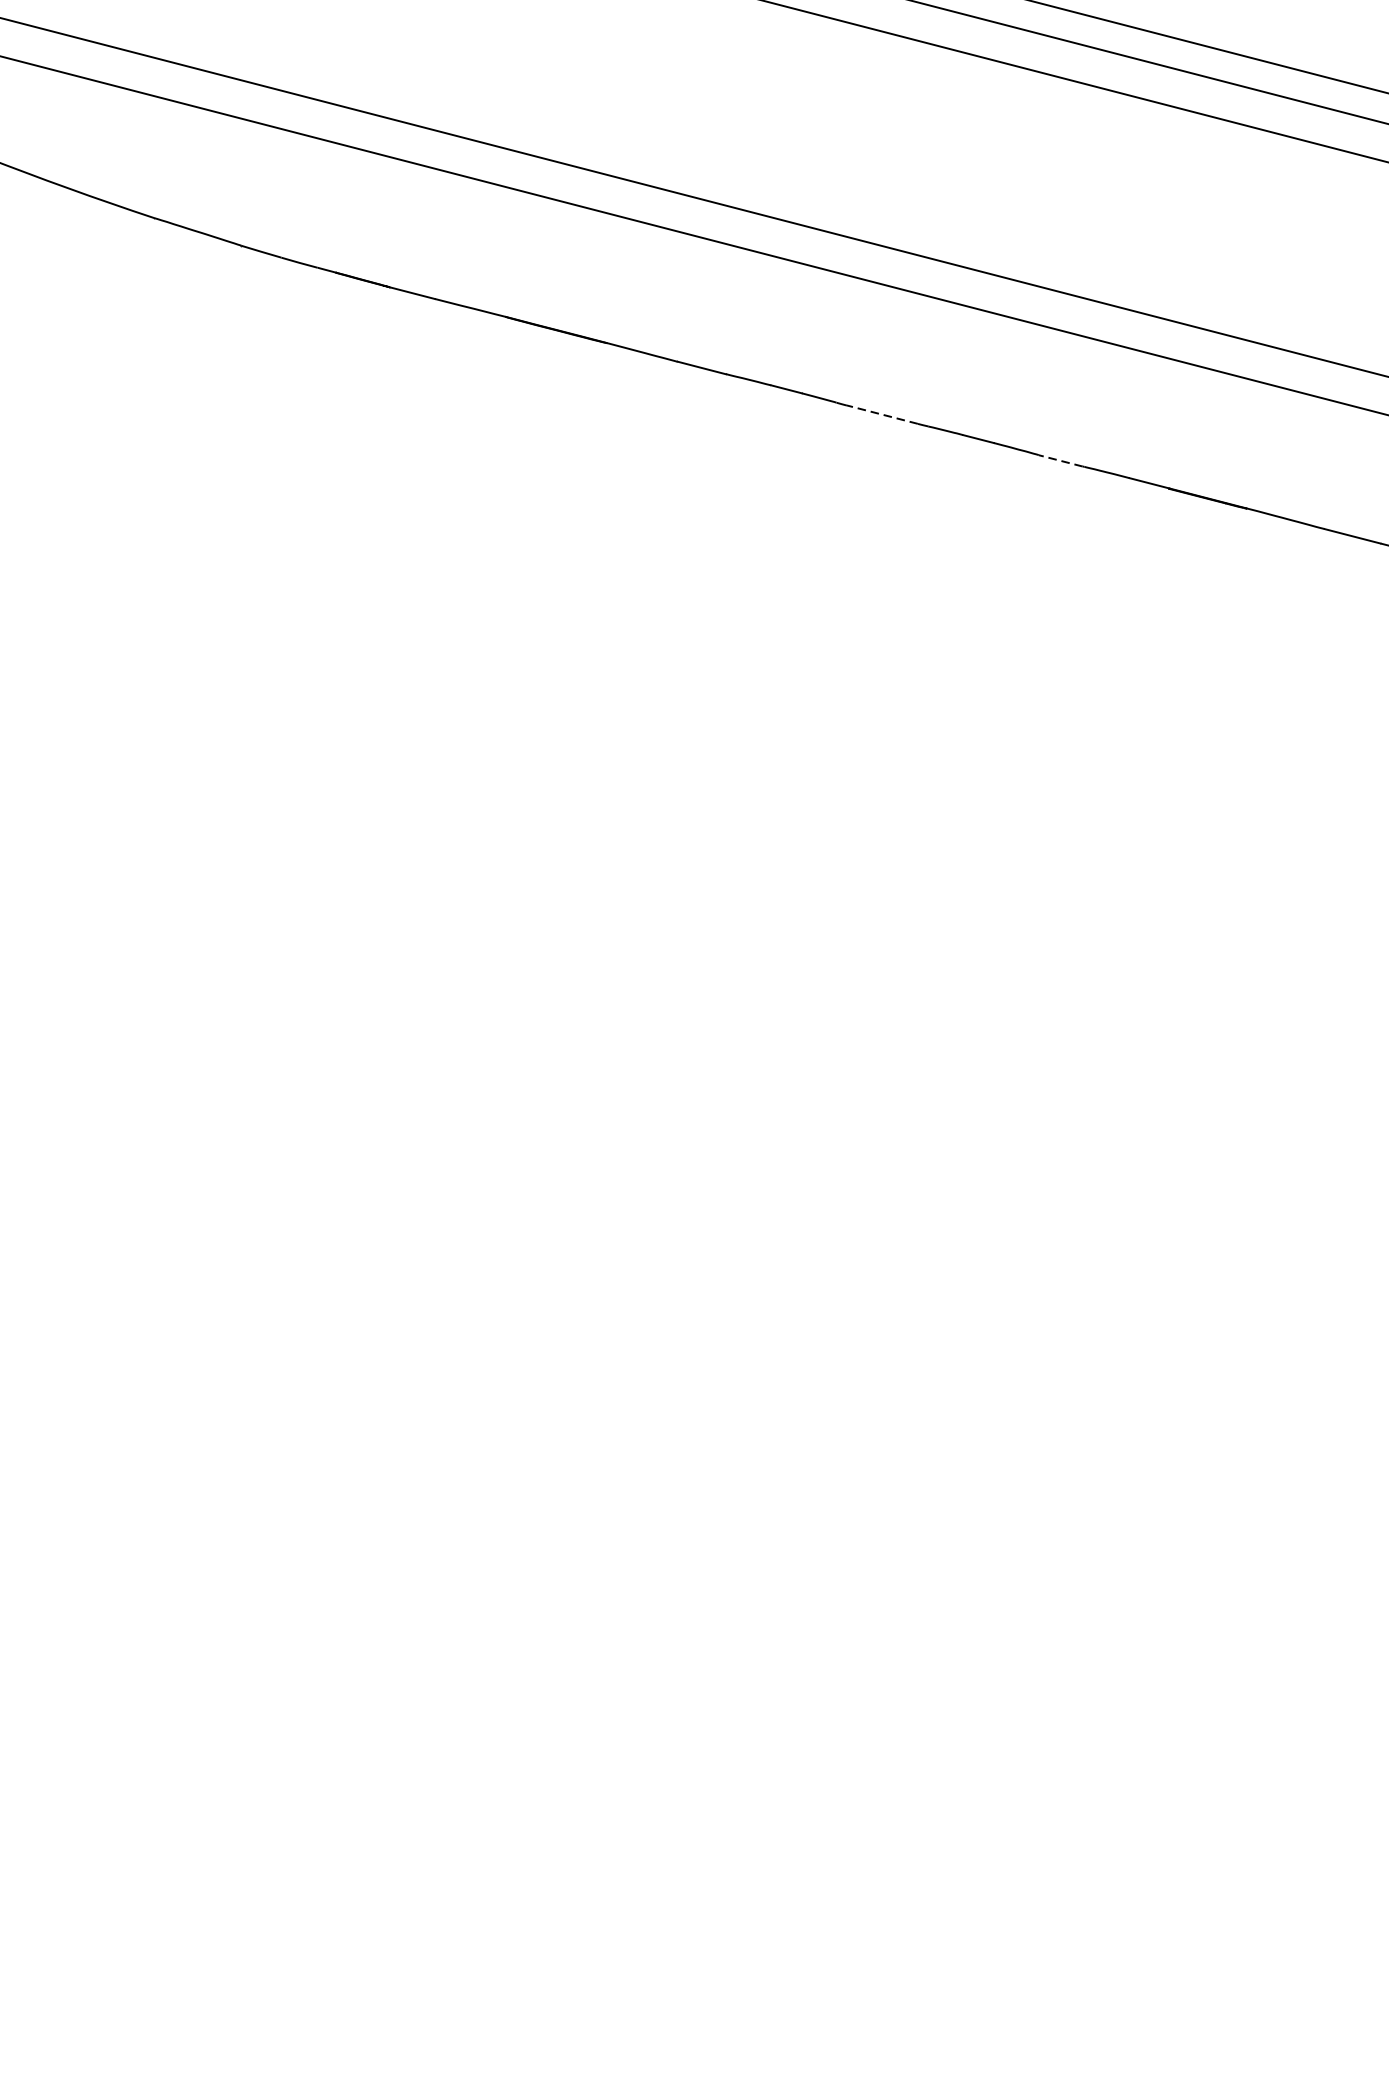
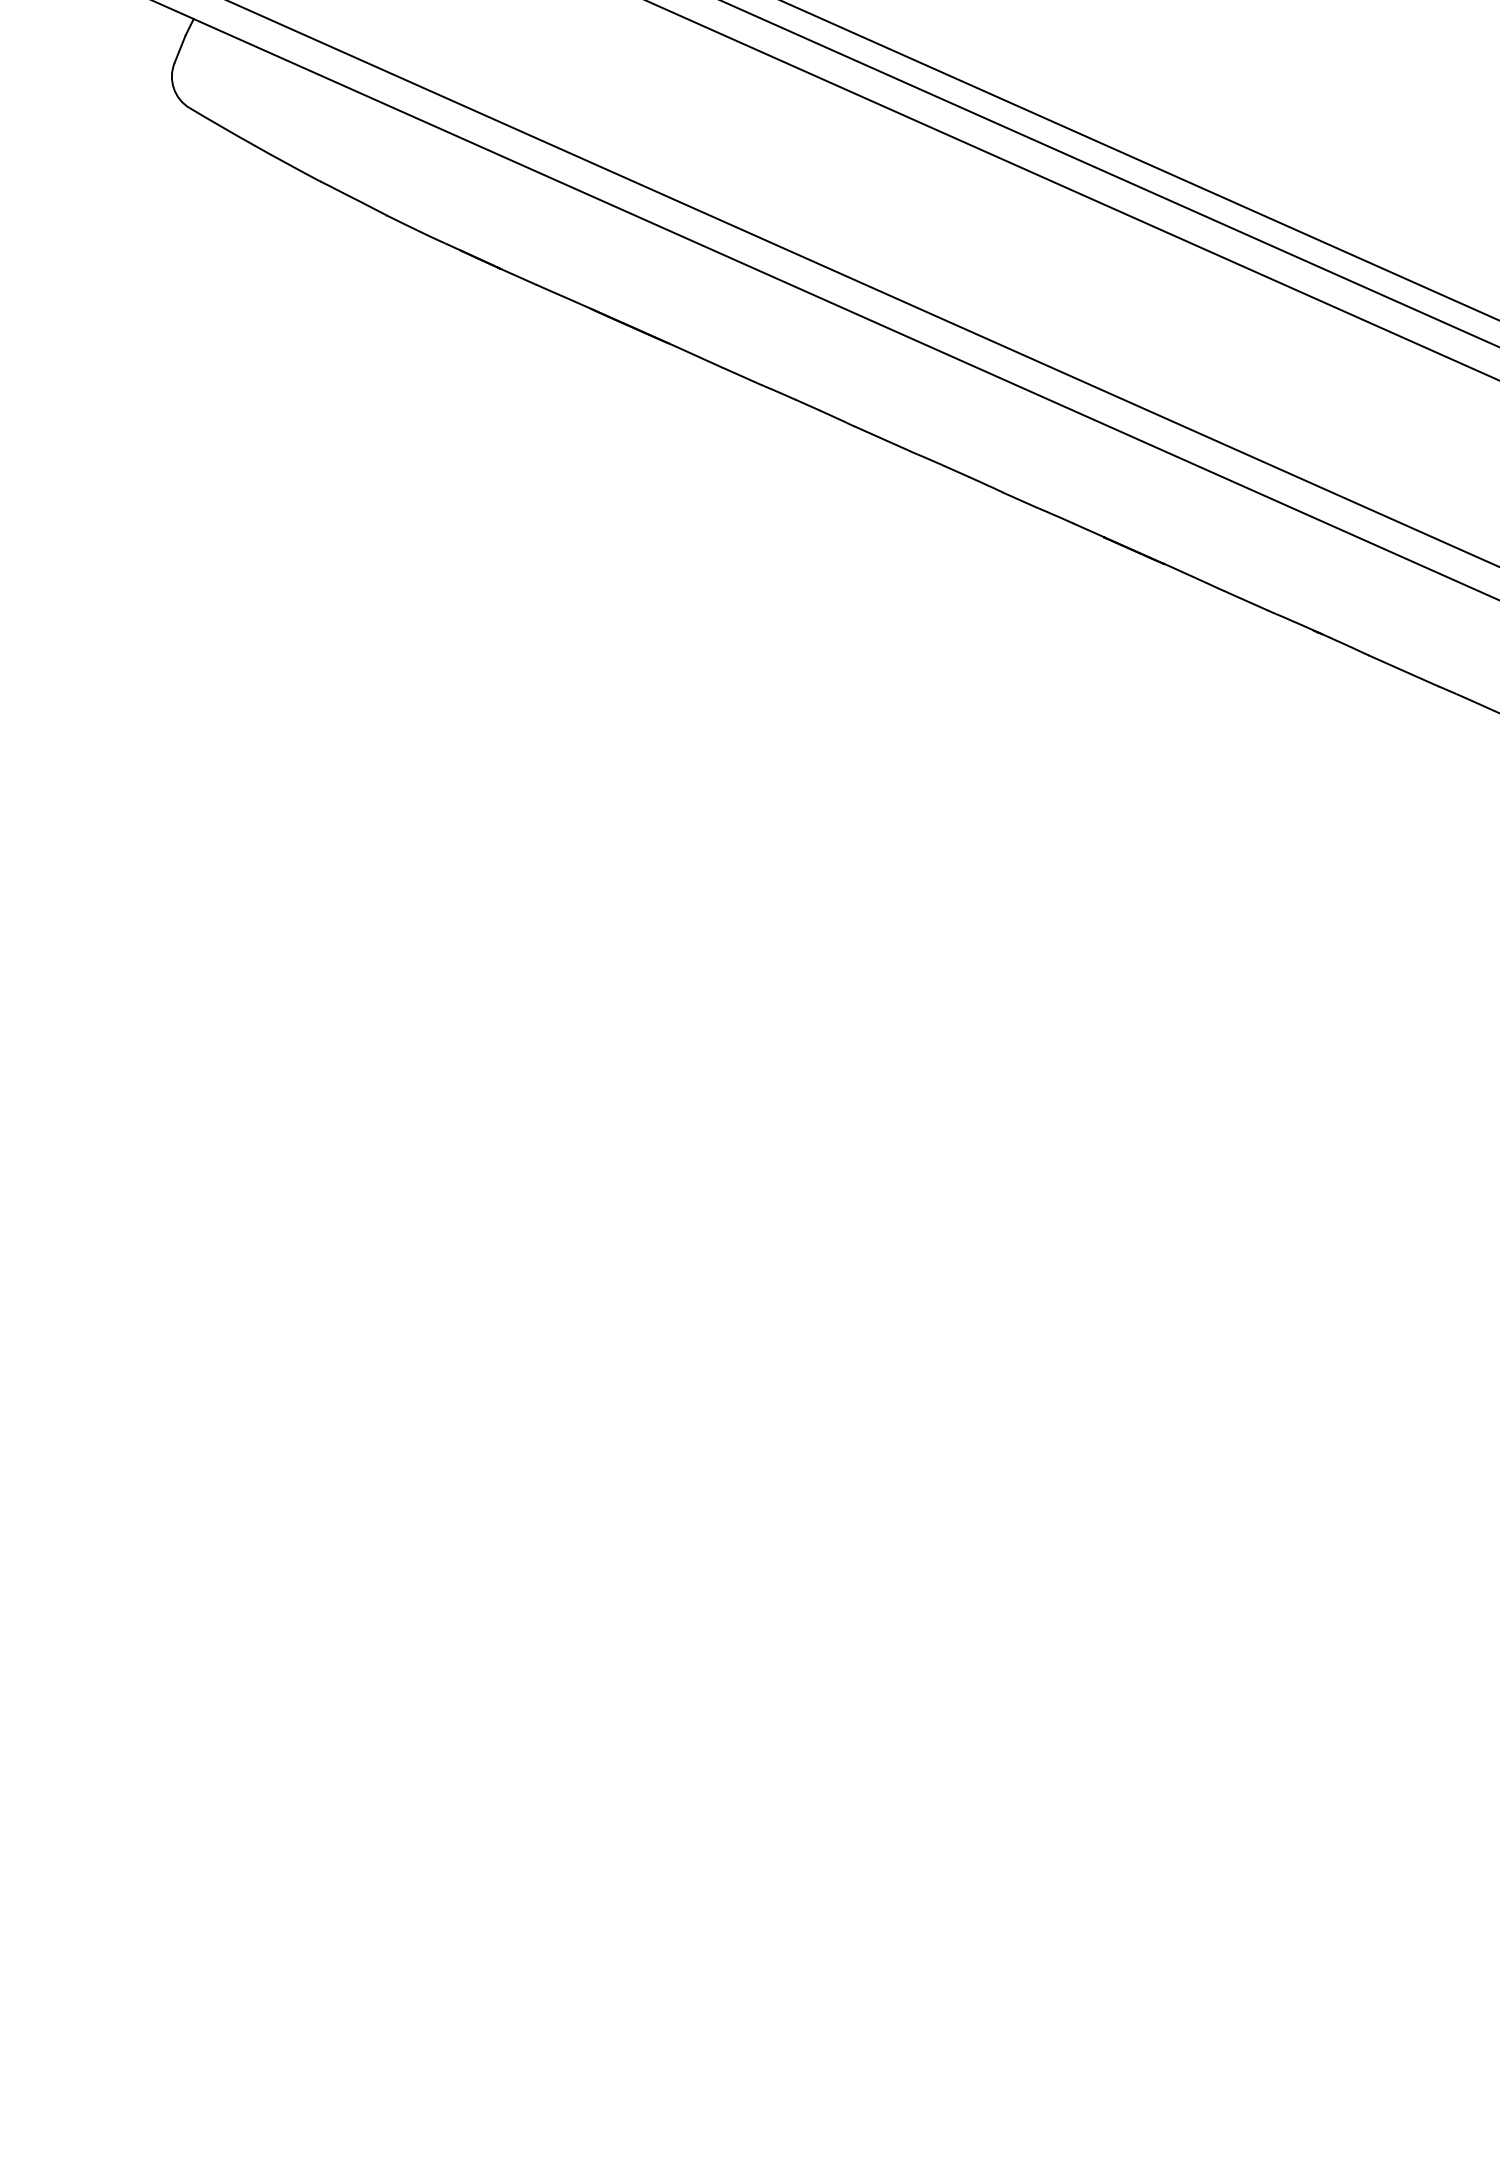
line: (881, 414) -> (881, 438), dashed -> solid
line: (1061, 461) -> (1020, 500), dashed -> solid

